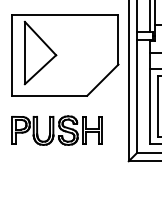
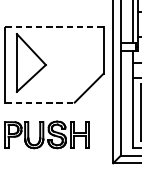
line: (64, 14) -> (53, 27), solid -> dashed
line: (50, 95) -> (40, 102), solid -> dashed

